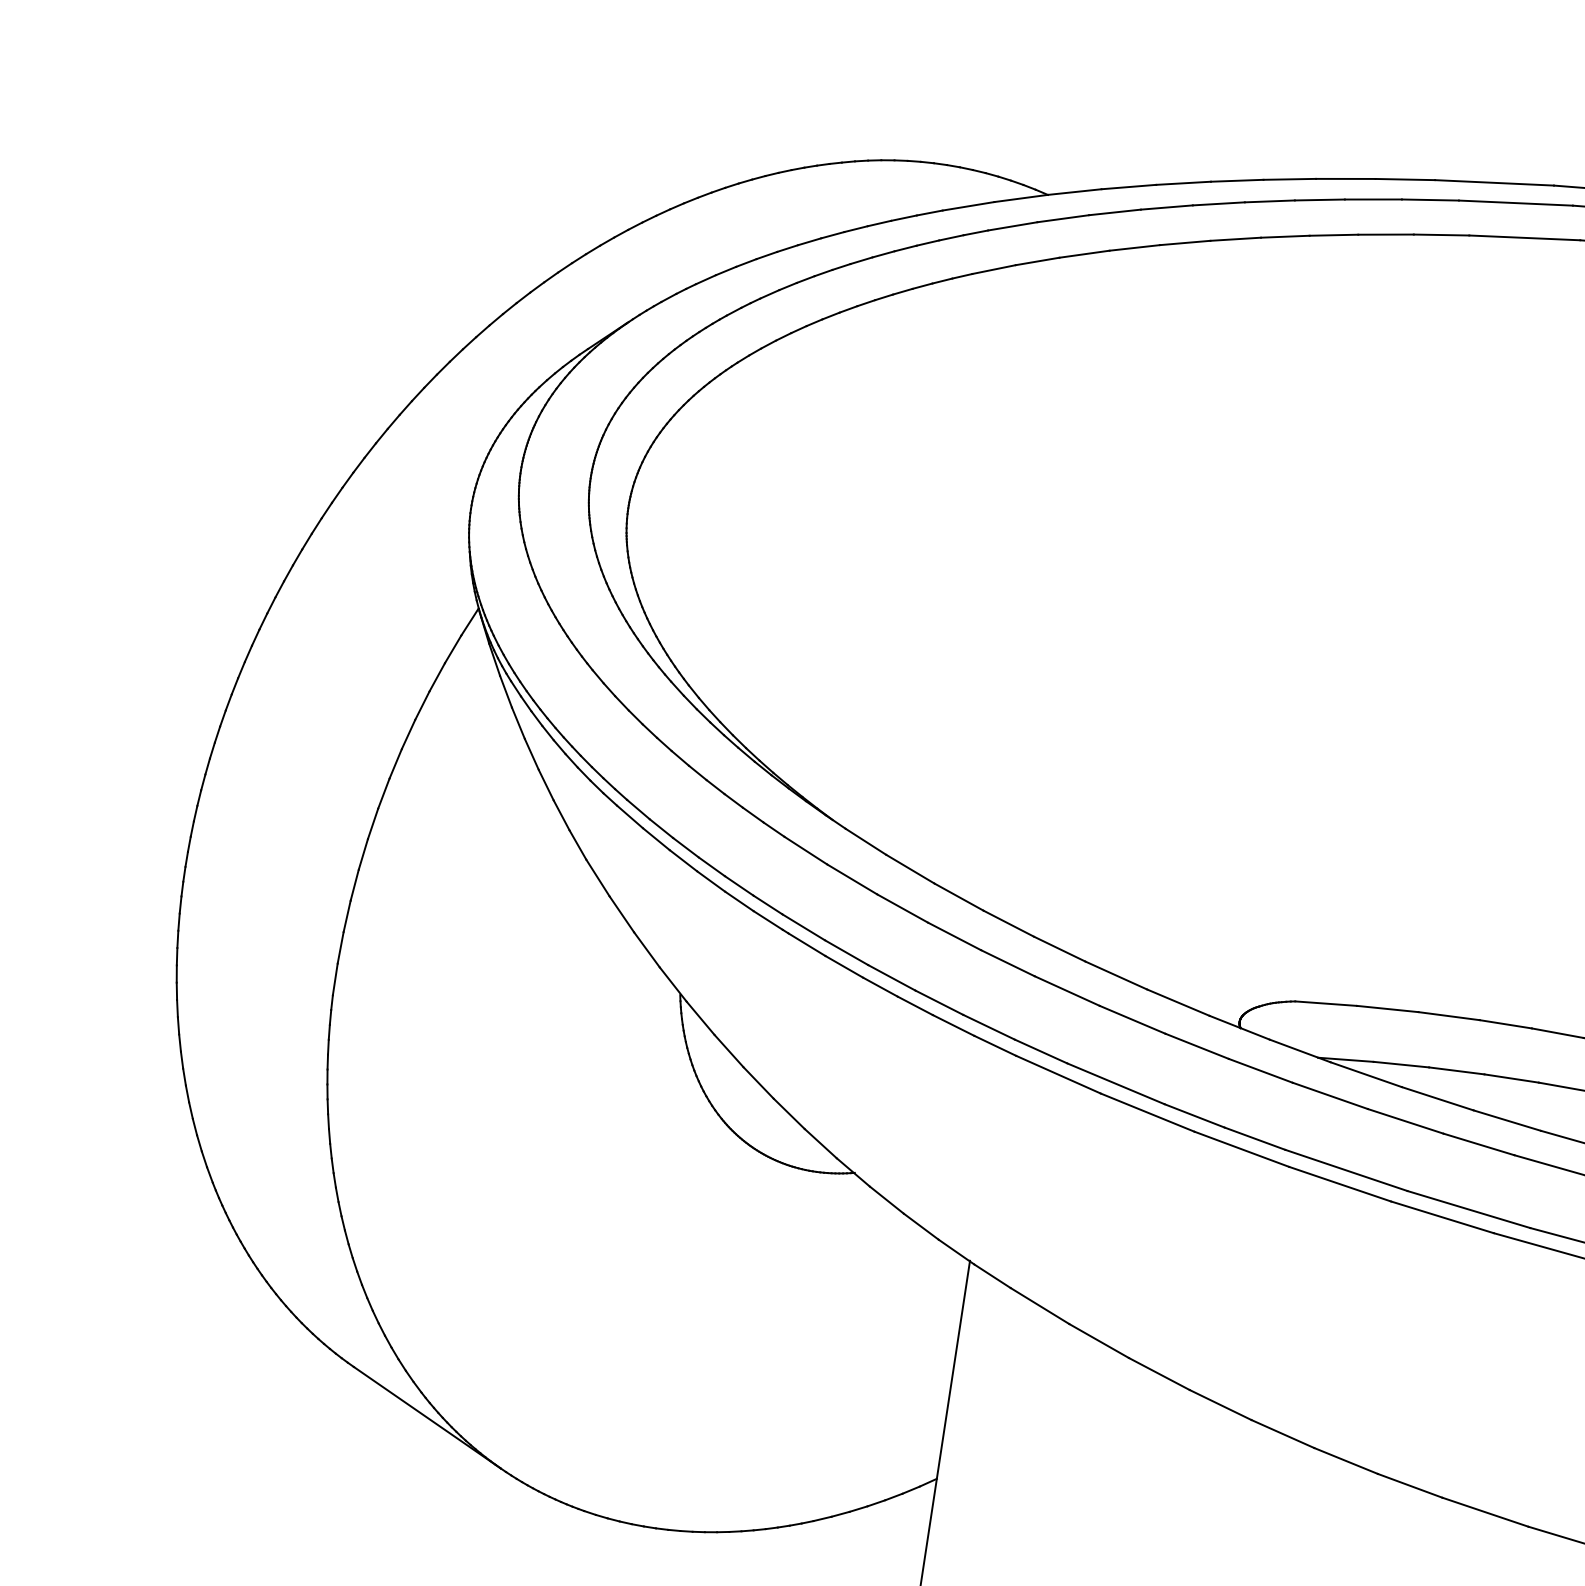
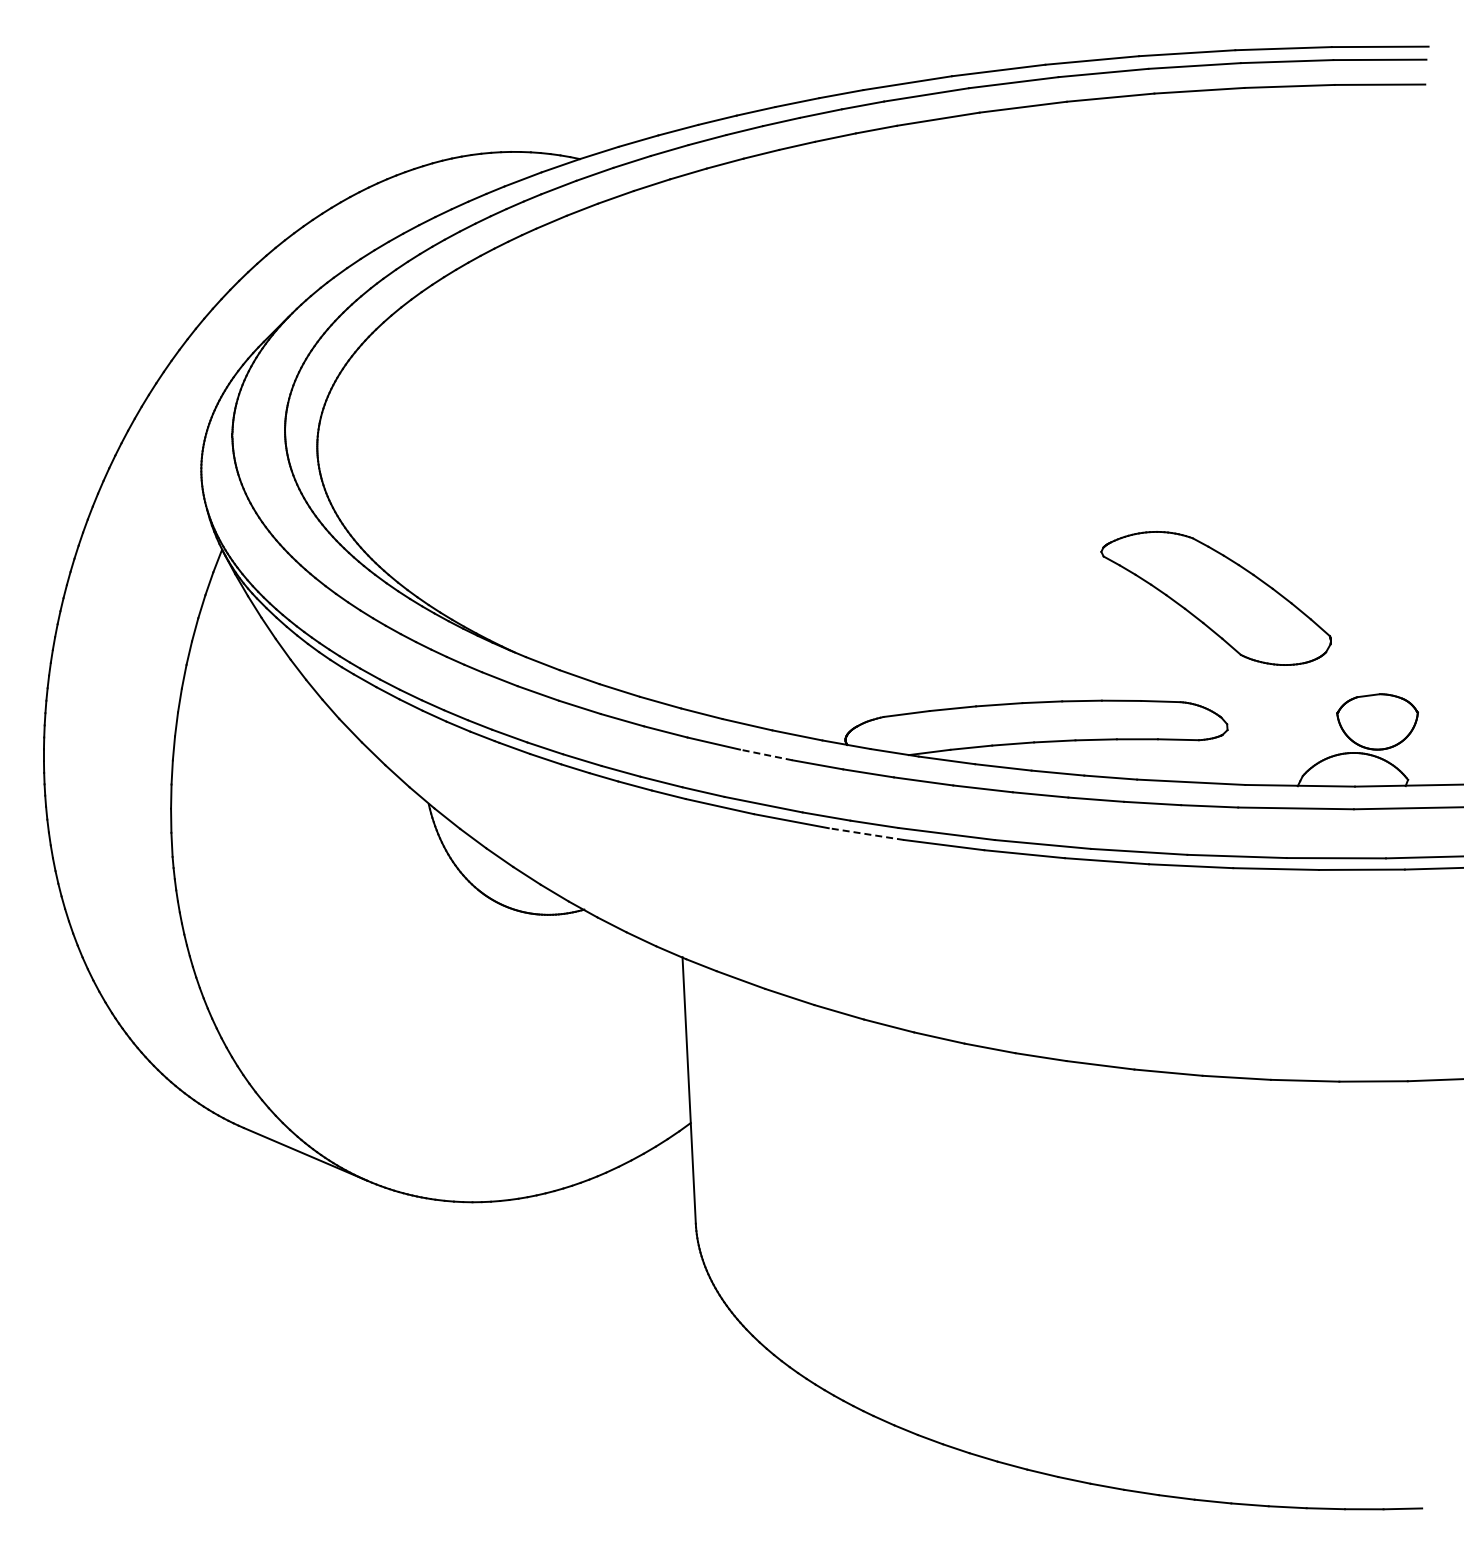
line: (1132, 1019) -> (766, 754), solid -> dashed
line: (1240, 1149) -> (865, 834), solid -> dashed

